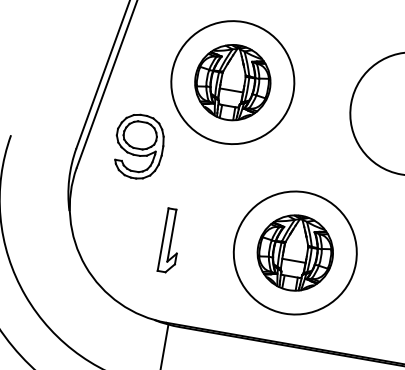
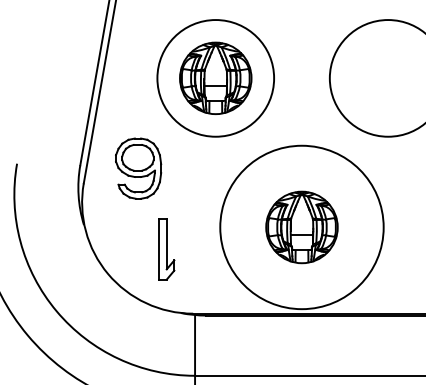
part: (138, 146) -> (138, 168), moved
part: (170, 240) -> (166, 249), moved
circle: (294, 252) -> (301, 227), size x1.4

